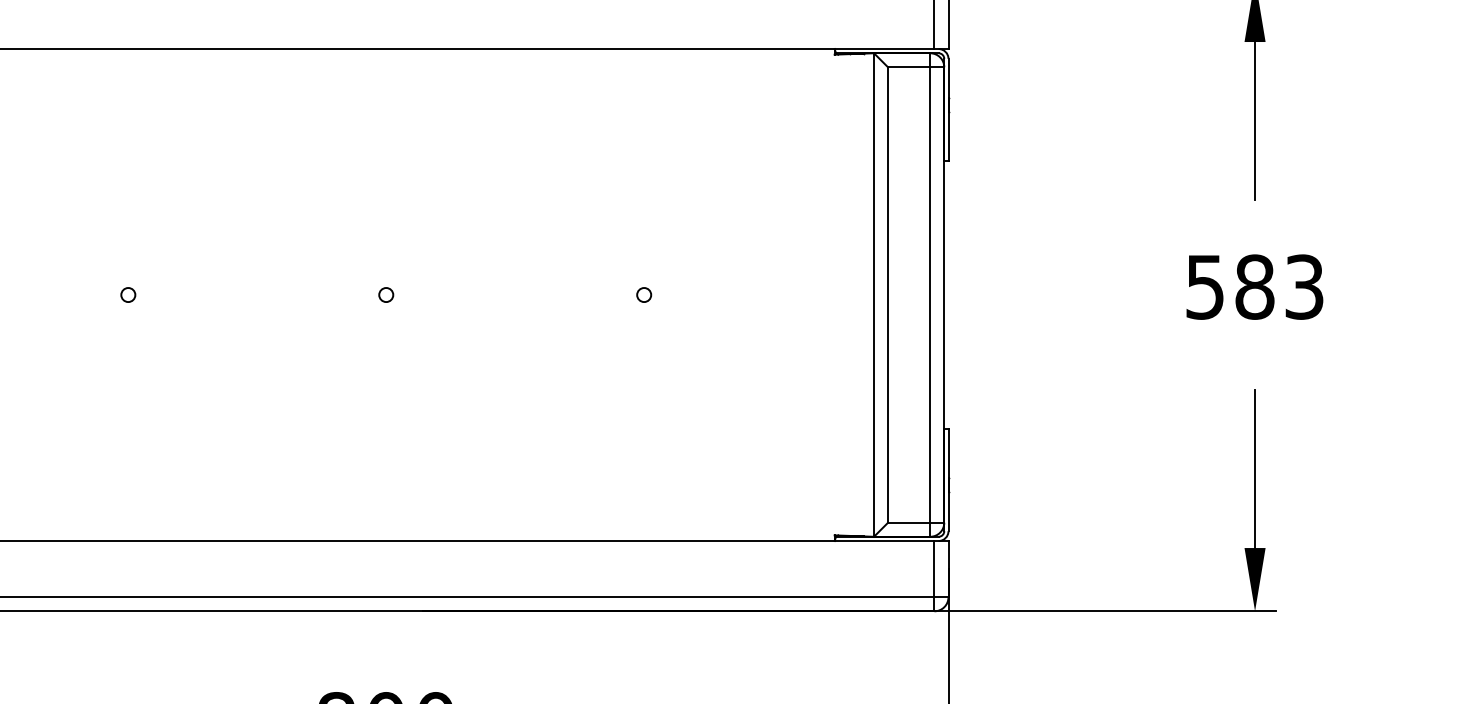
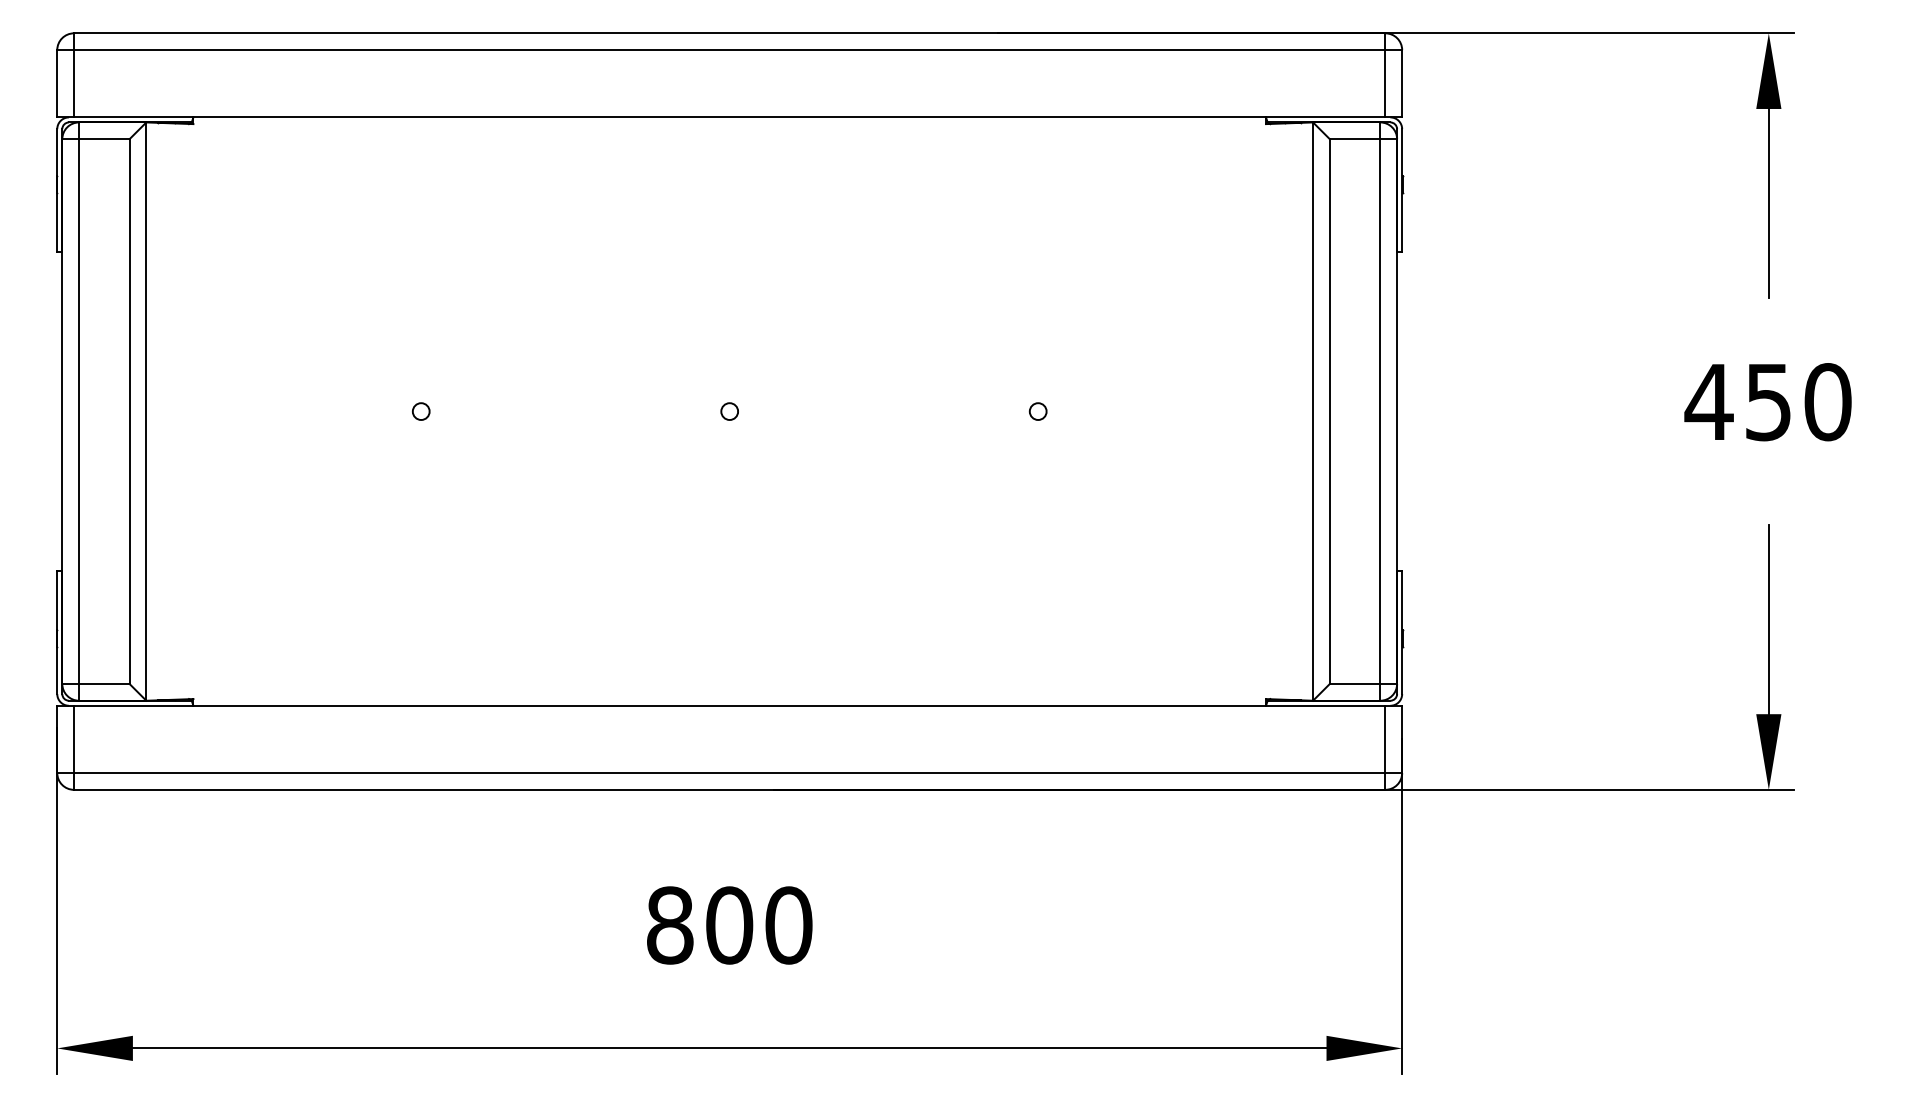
text: (1253, 287) -> (1767, 402), 583 -> 450

